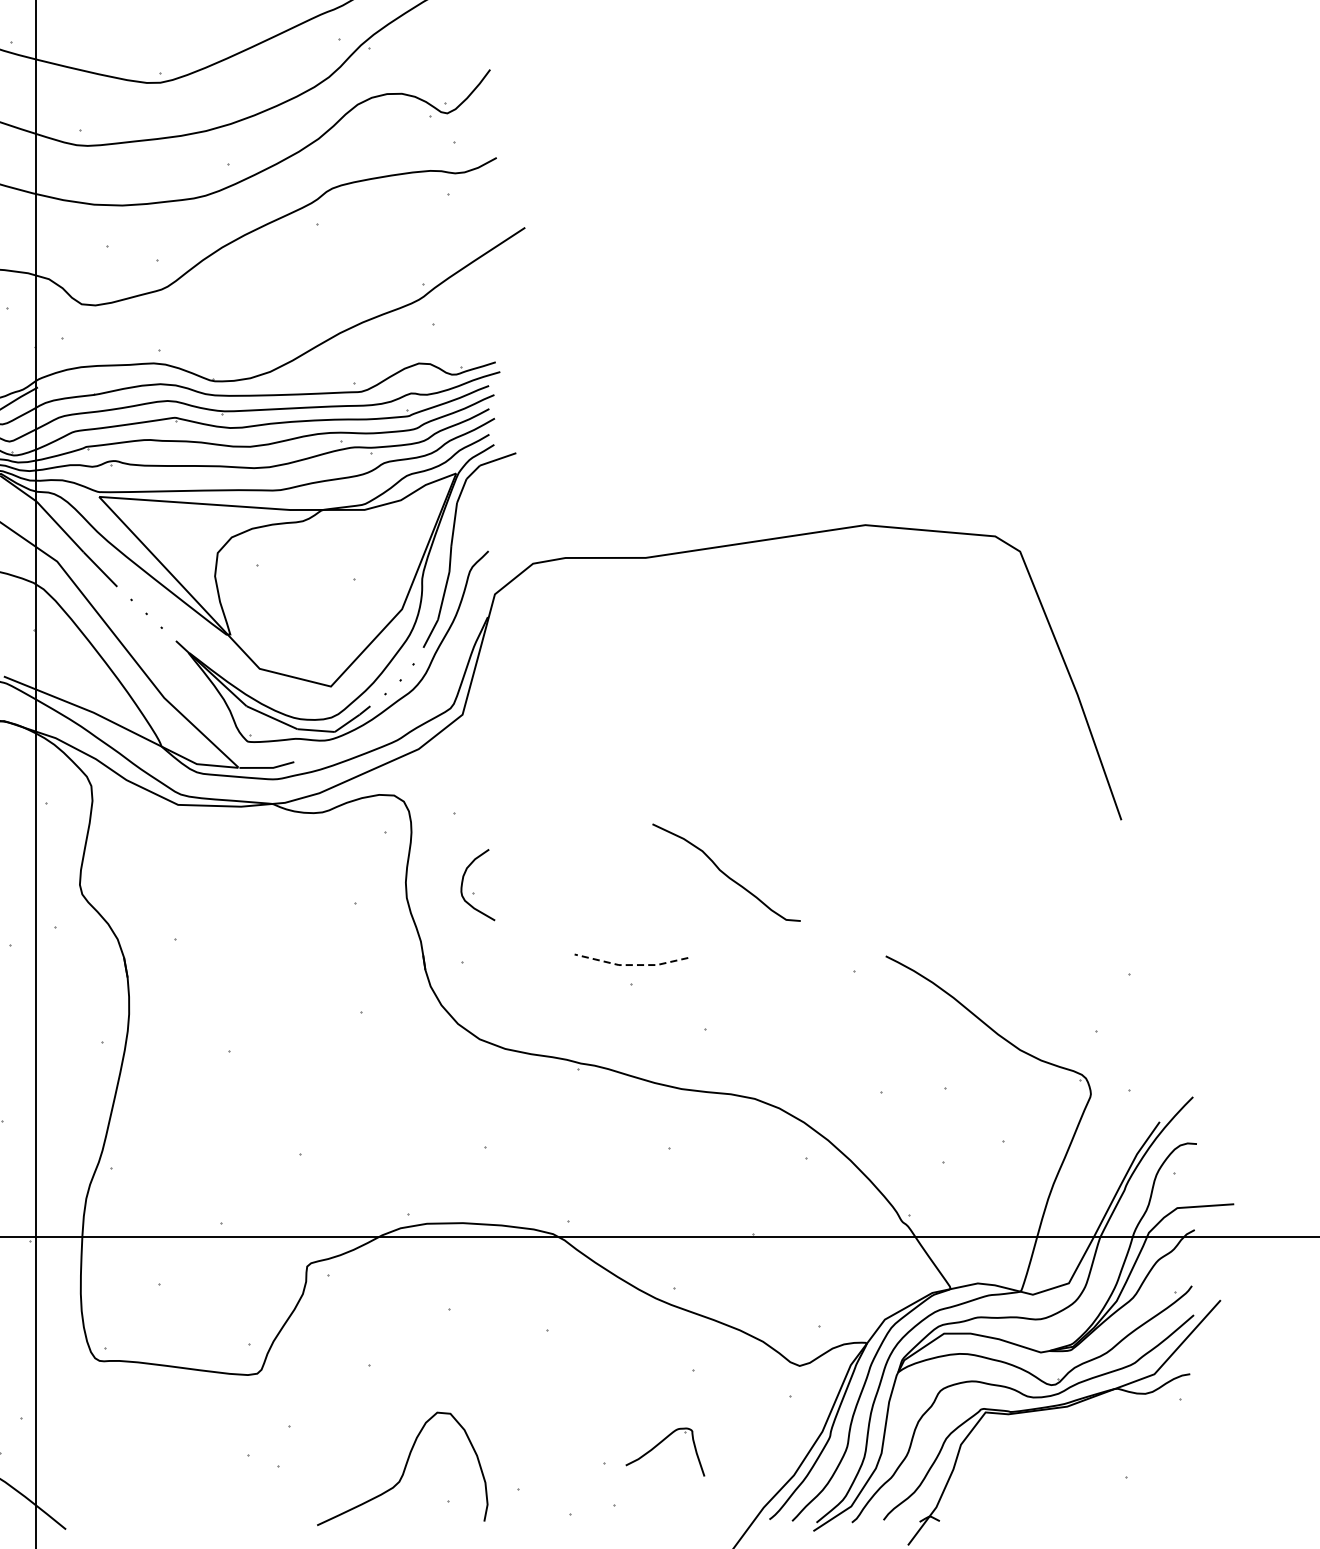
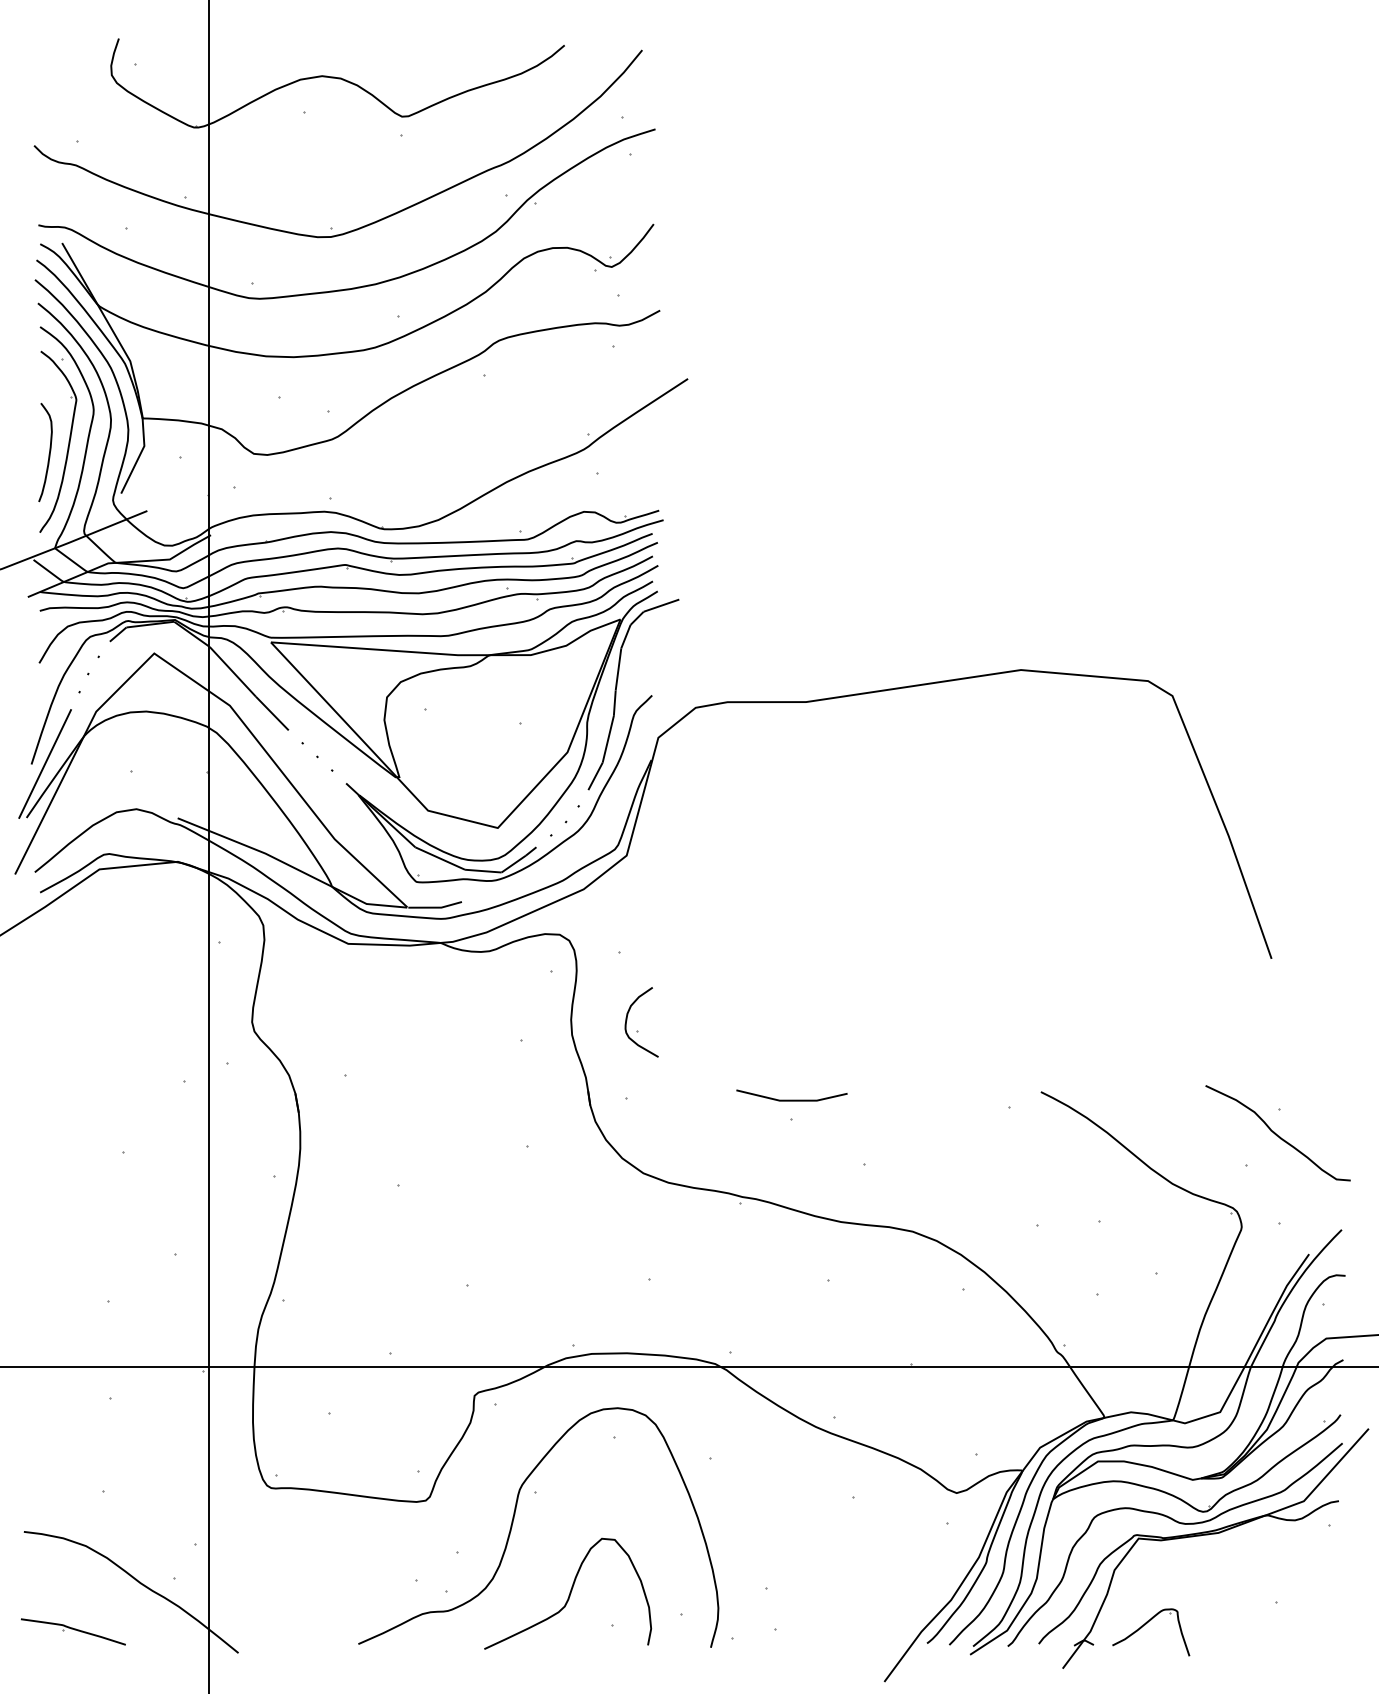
curve: (724, 872) -> (1276, 1133), moved
line: (630, 964) -> (791, 1100), dashed -> solid
curve: (346, 1397) -> (513, 1523), added
part: (659, 1445) -> (1145, 1625), moved

